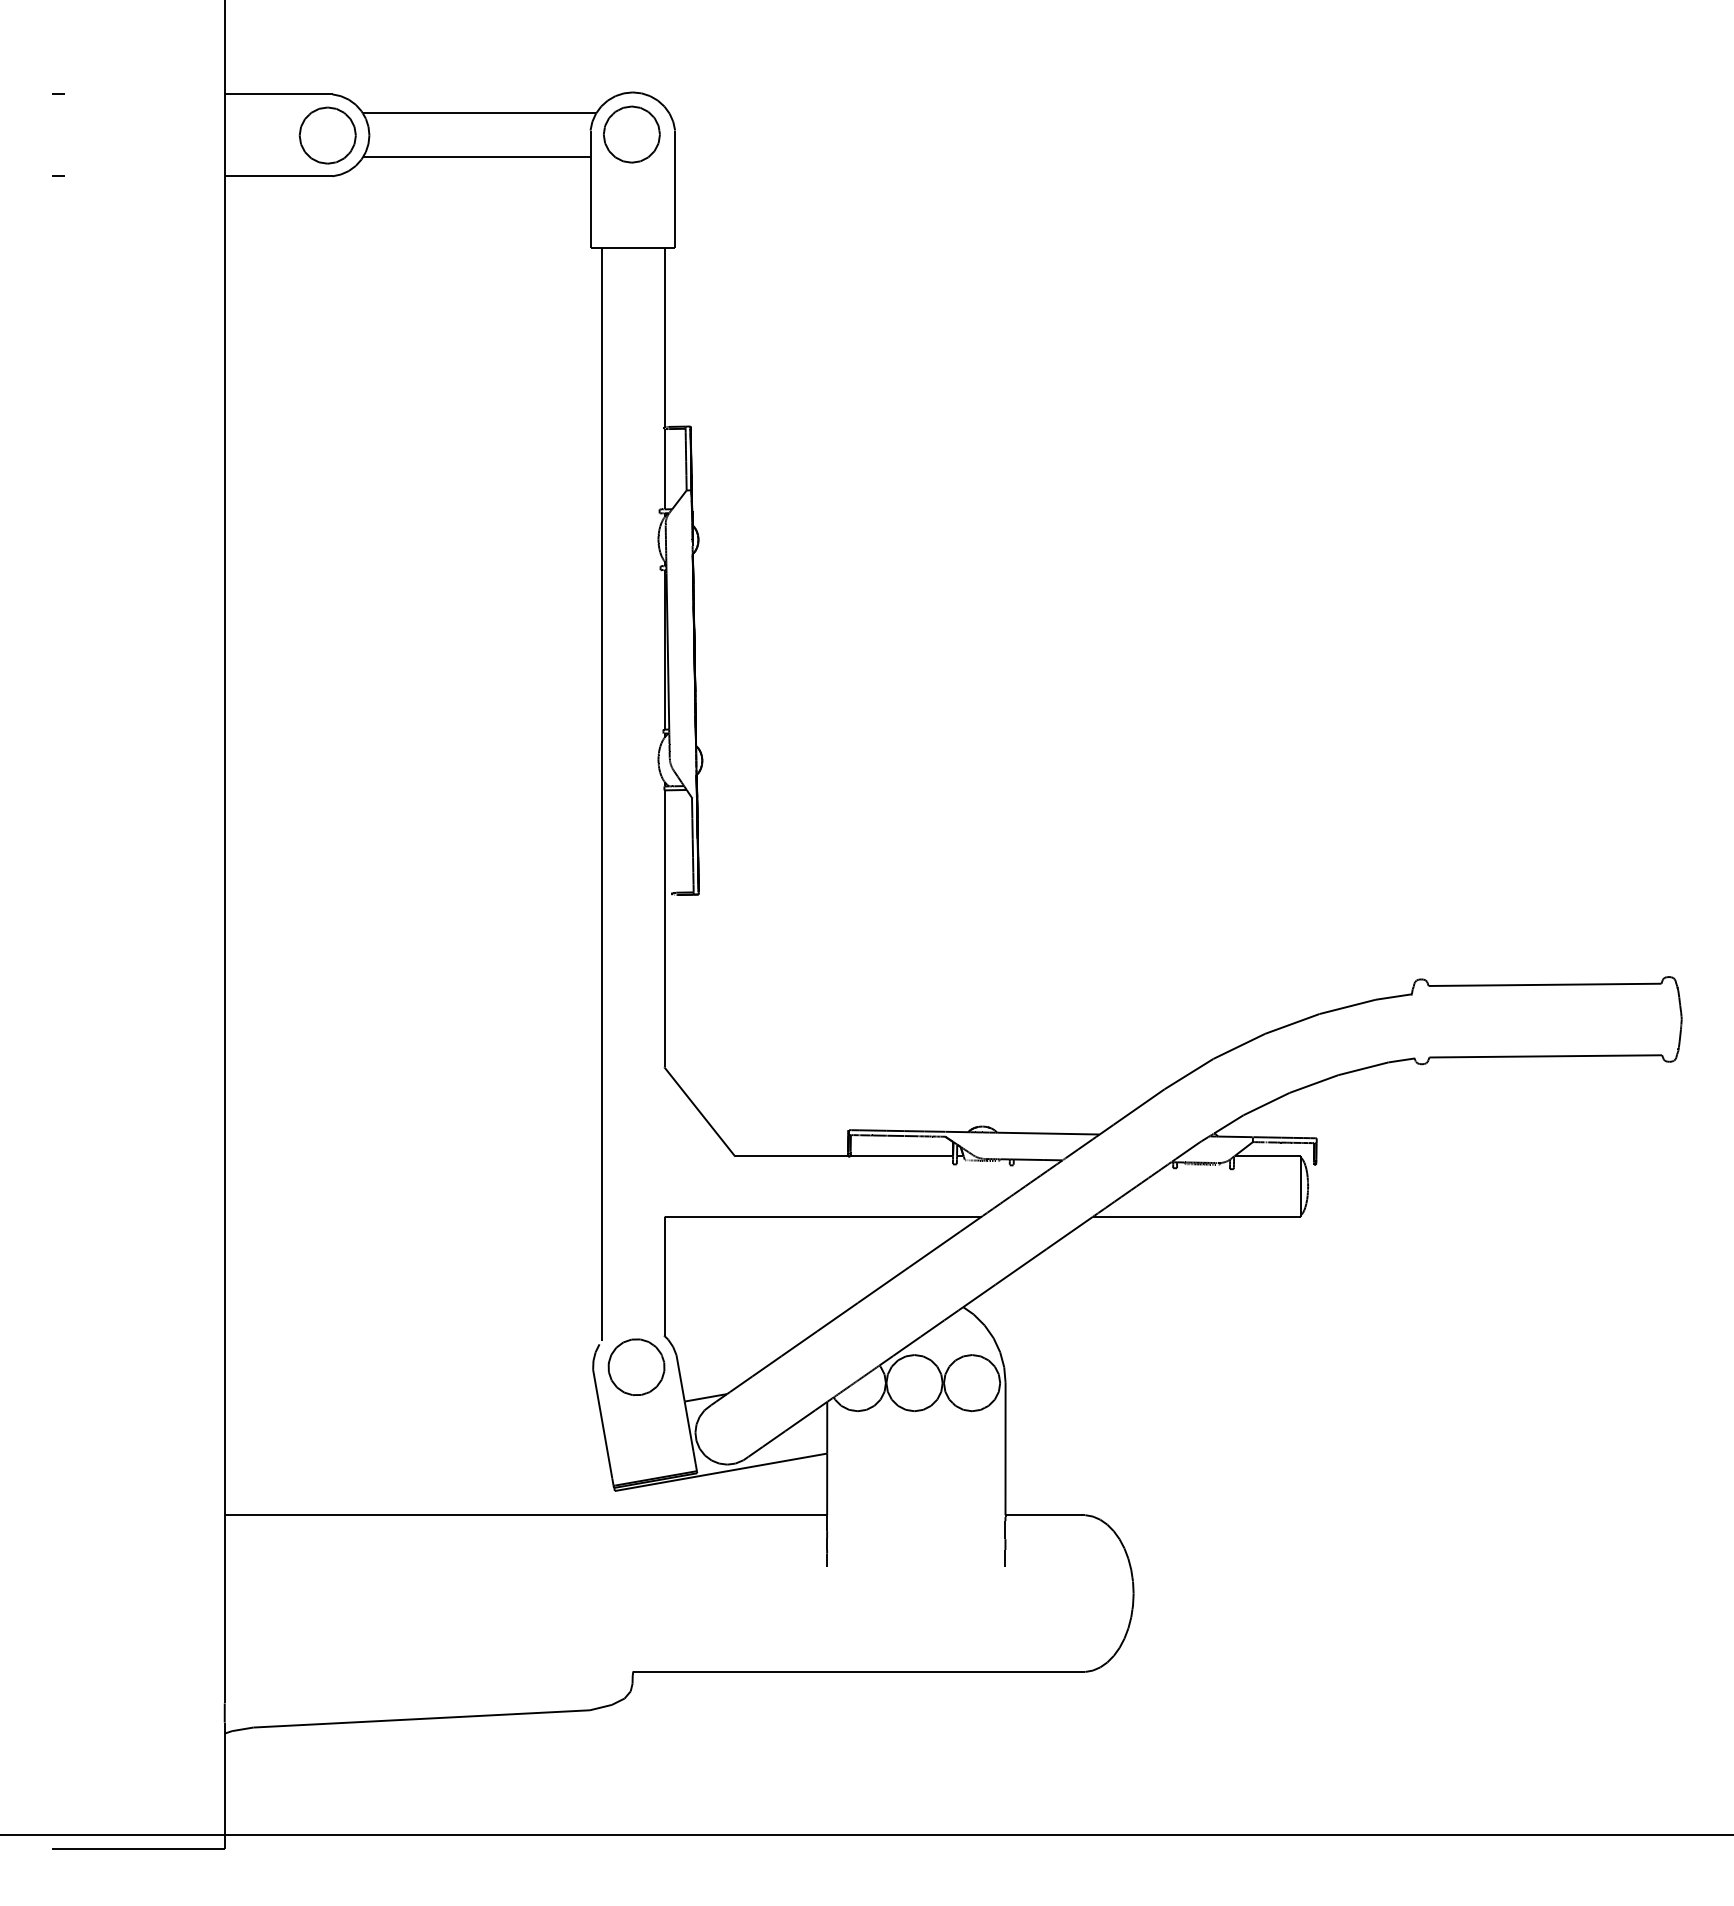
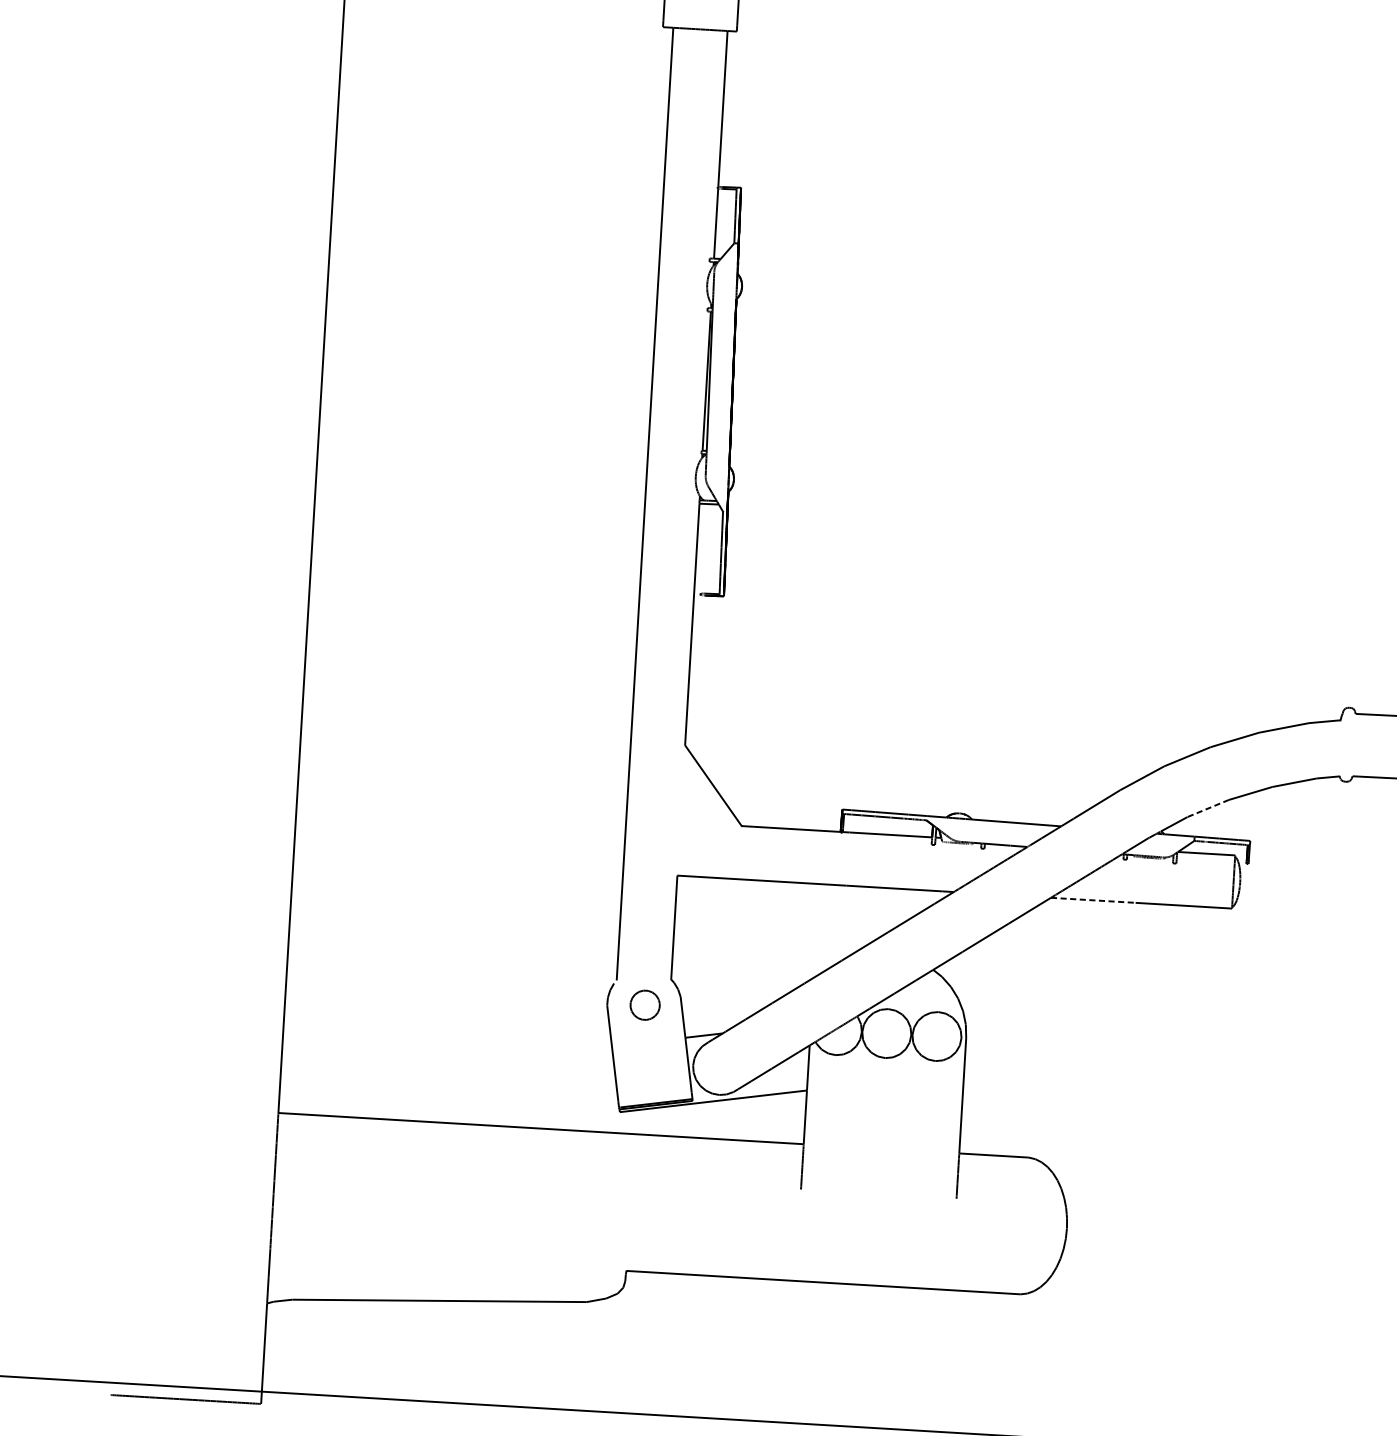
line: (1266, 1104) -> (1208, 808), solid -> dashed
line: (1141, 1216) -> (1093, 900), solid -> dashed
part: (636, 1366) -> (645, 1004), size x0.6

